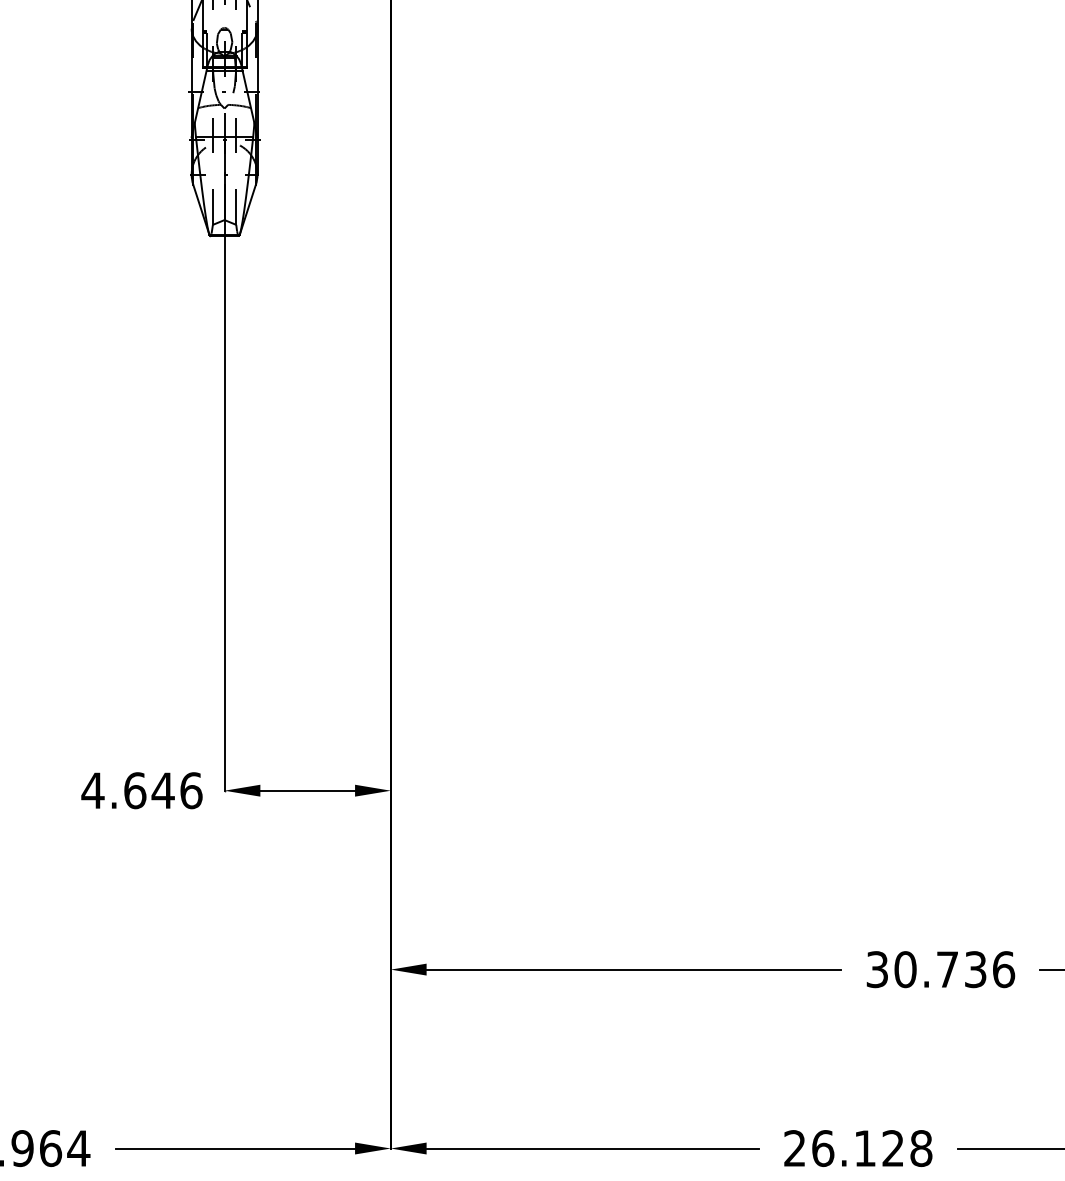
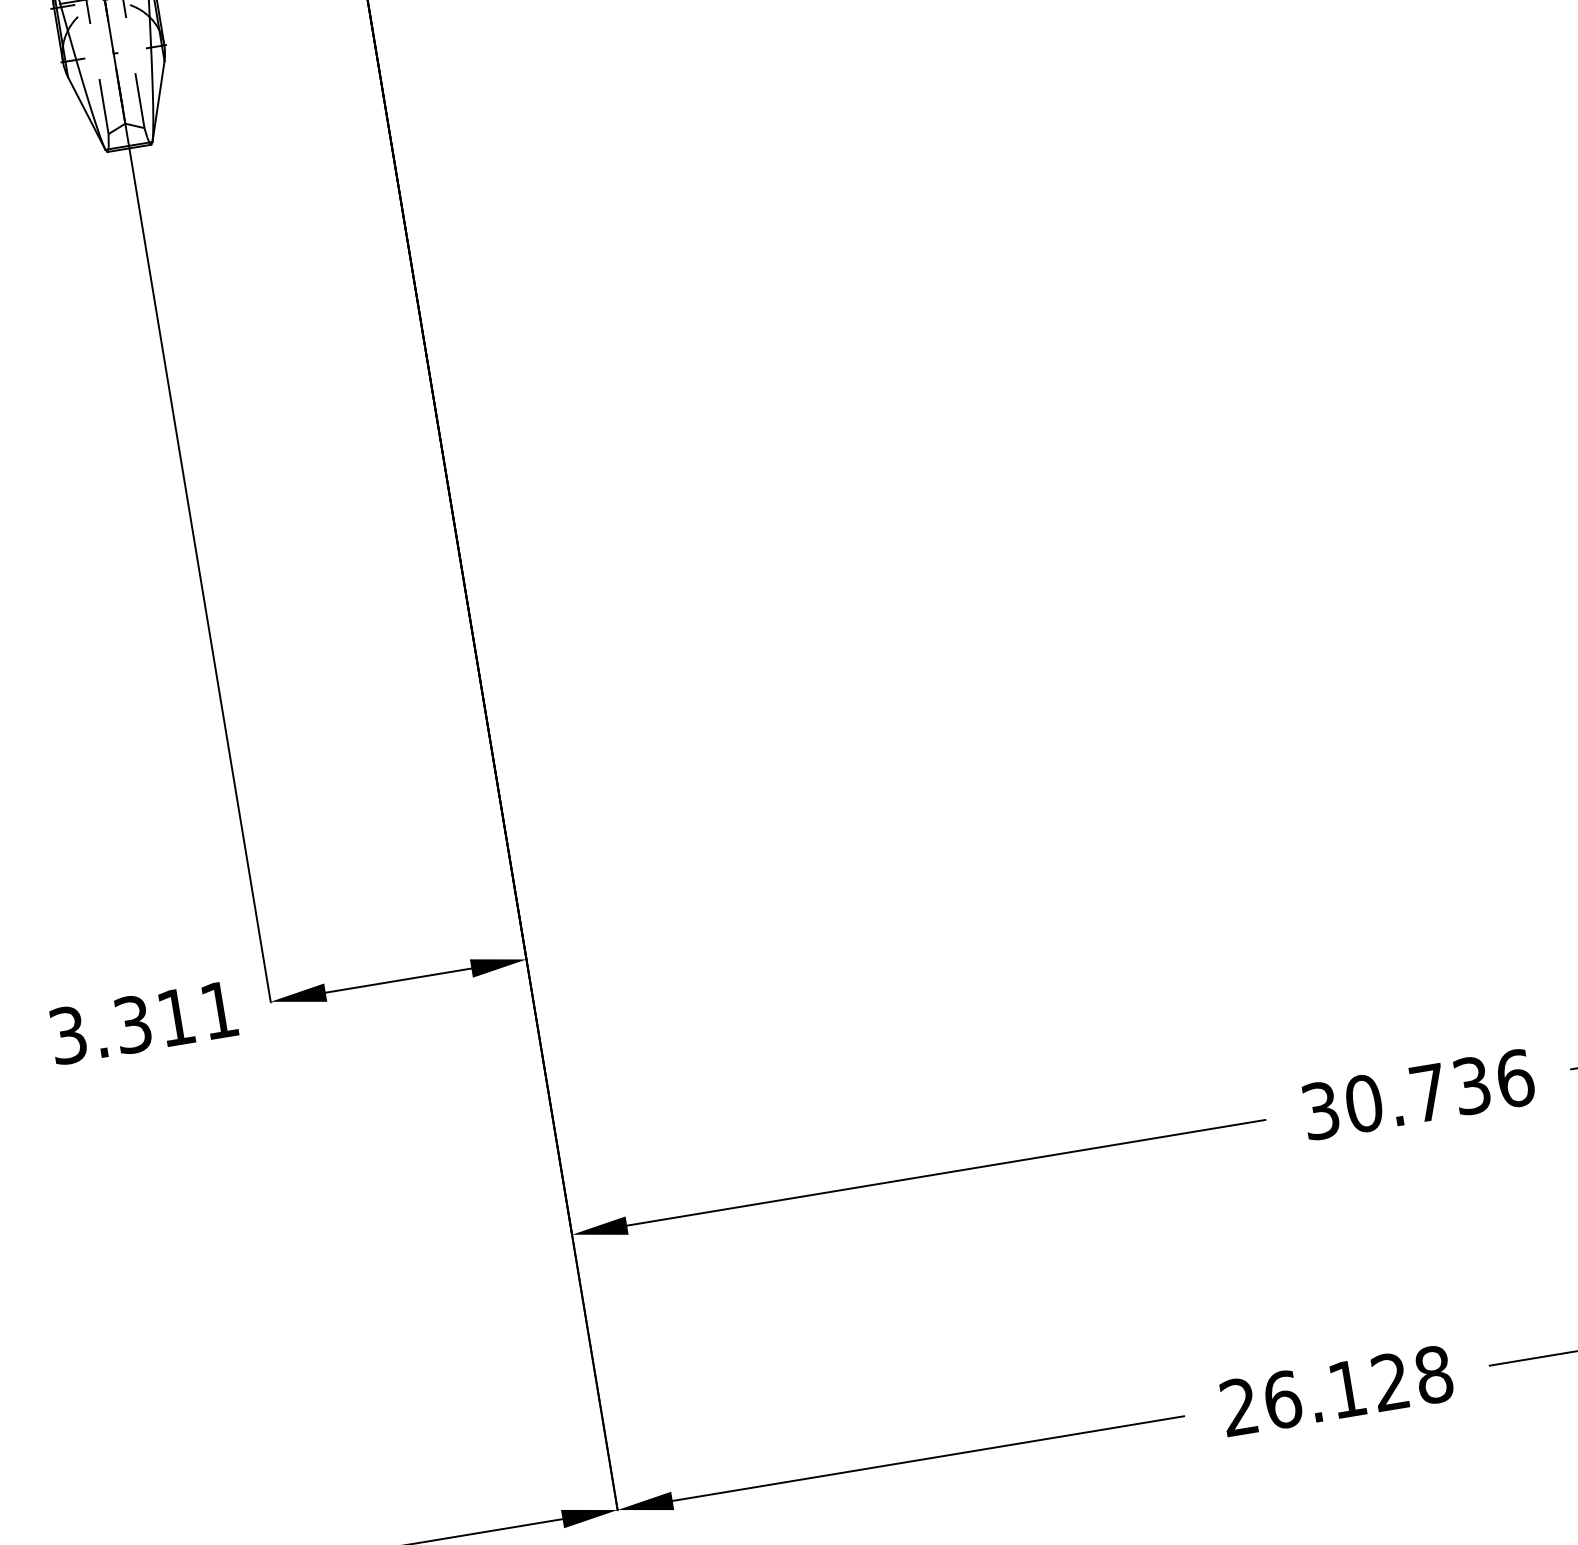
text: (141, 790) -> (142, 1022), 4.646 -> 3.311

